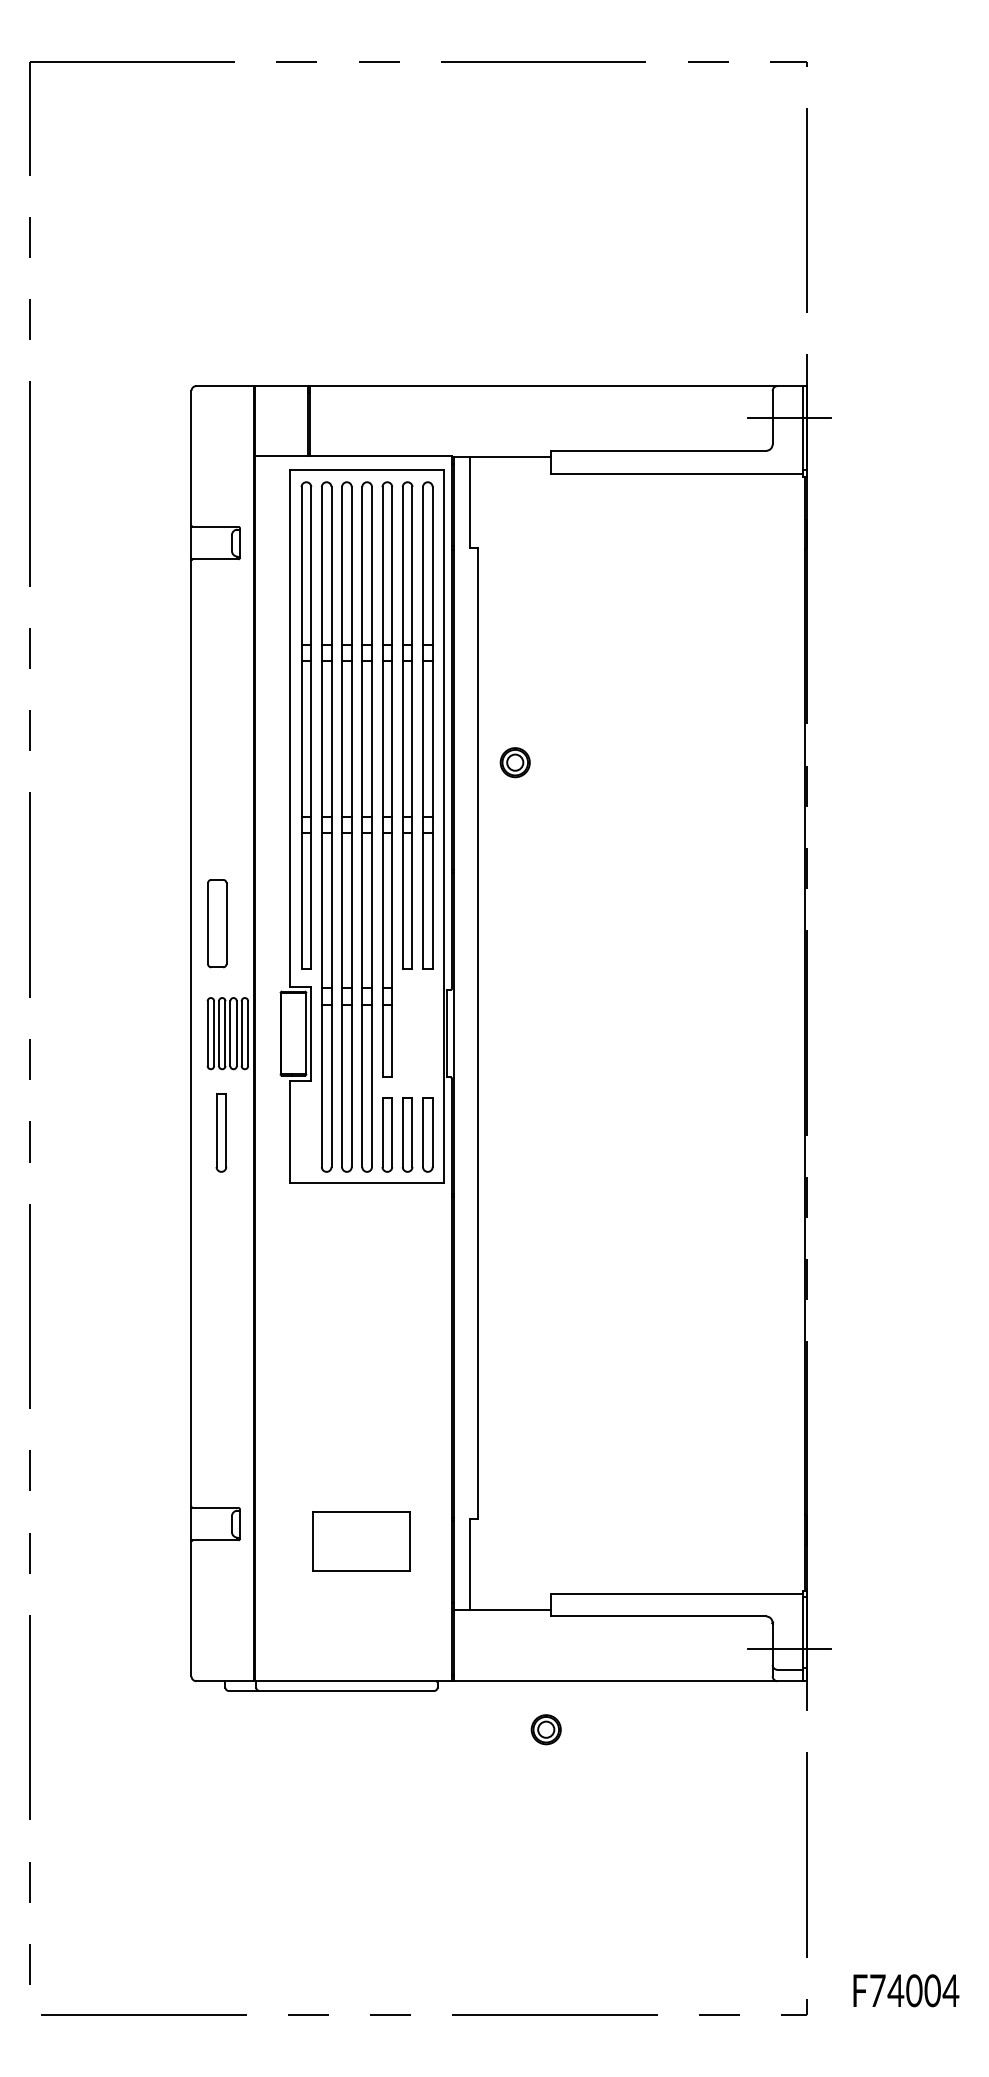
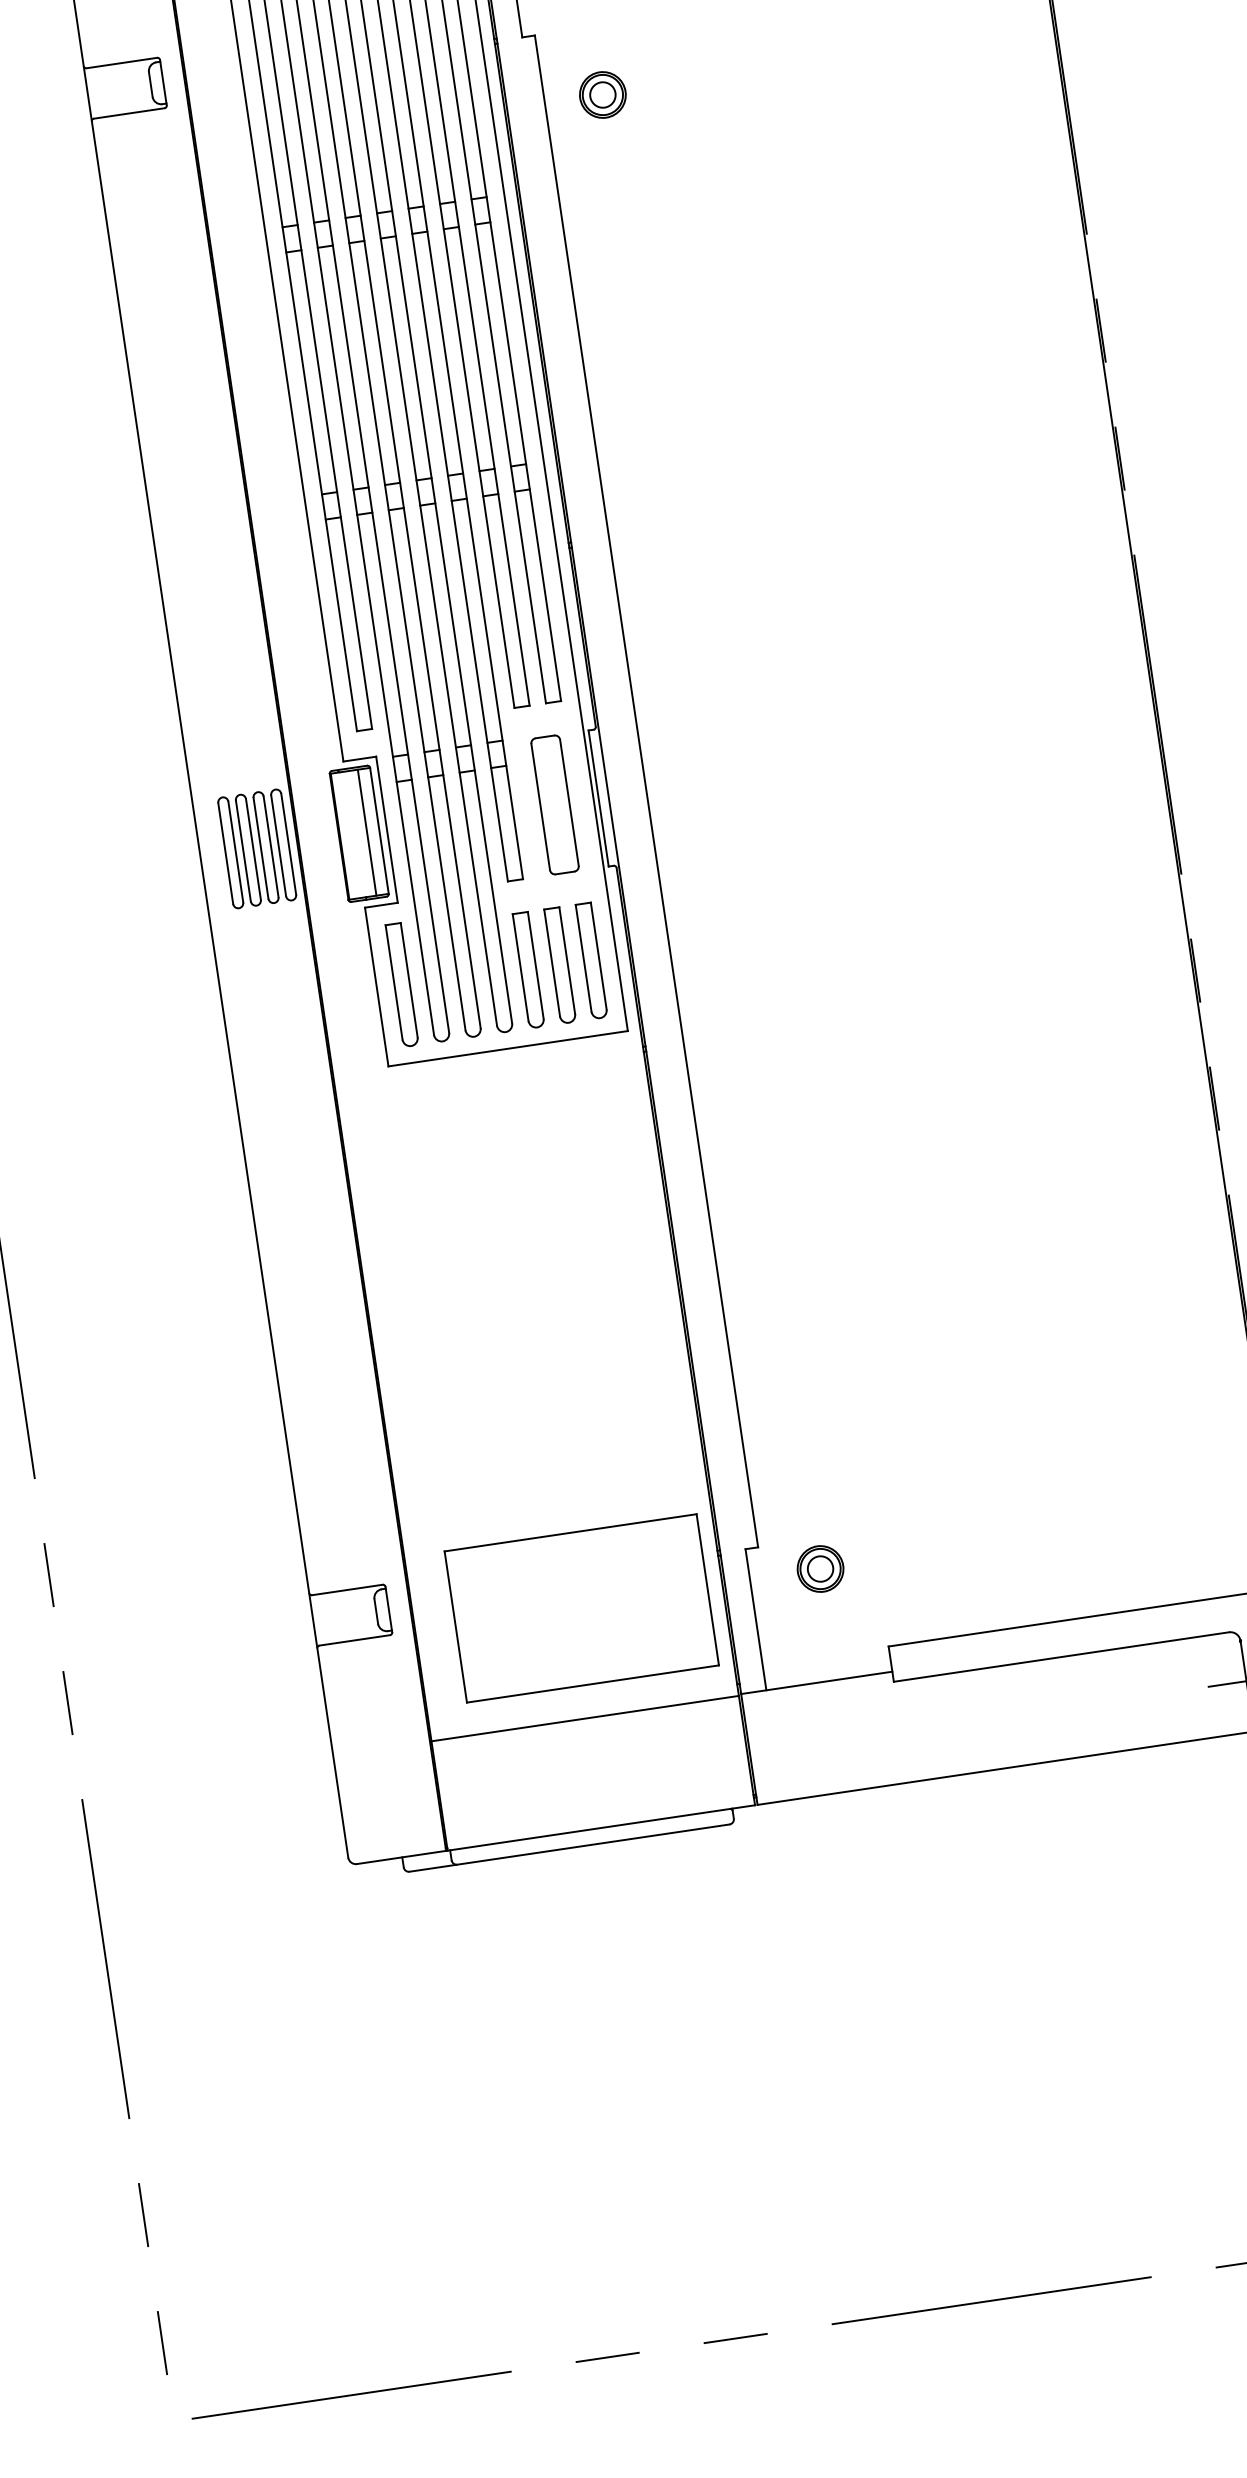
part: (514, 762) -> (601, 94), moved
part: (217, 923) -> (555, 804), moved
line: (298, 1033) -> (367, 832), added
part: (221, 1132) -> (402, 984), moved
part: (361, 1541) -> (581, 1608), size x1.67
line: (353, 1610) -> (585, 1717), added
part: (545, 1729) -> (819, 1568), moved

